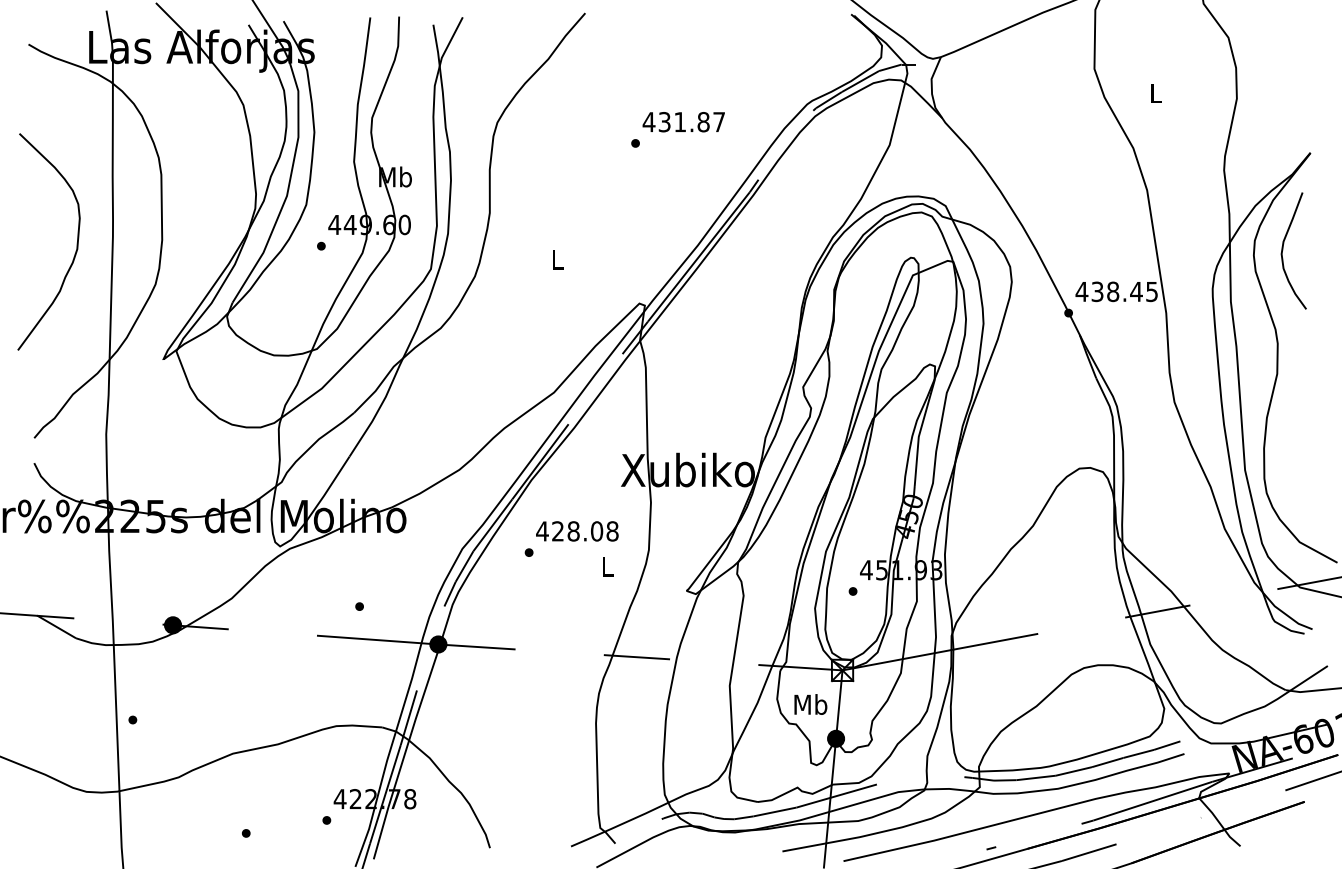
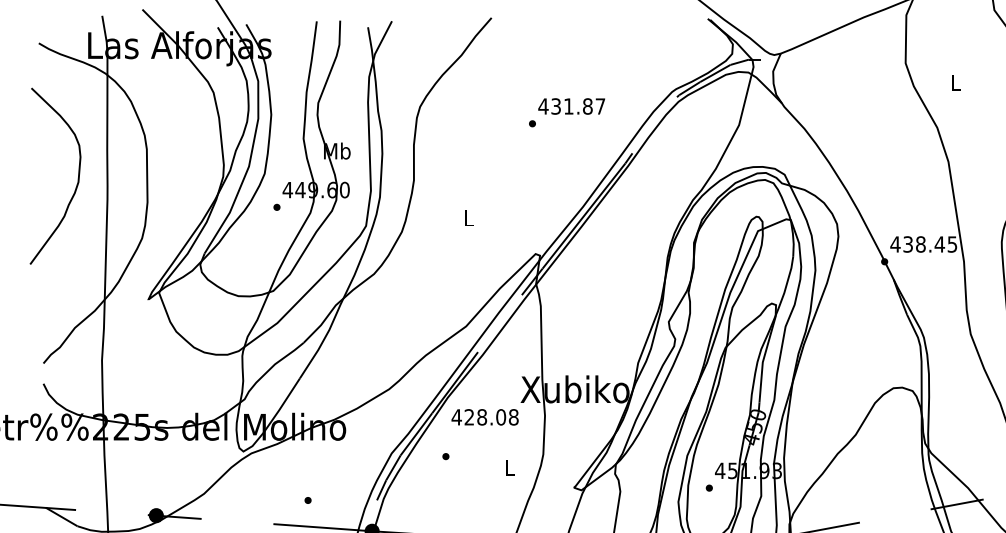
curve: (76, 243) -> (77, 177), moved
text: (577, 531) -> (485, 417), moved

